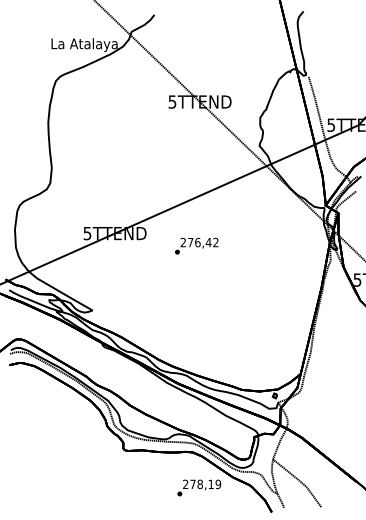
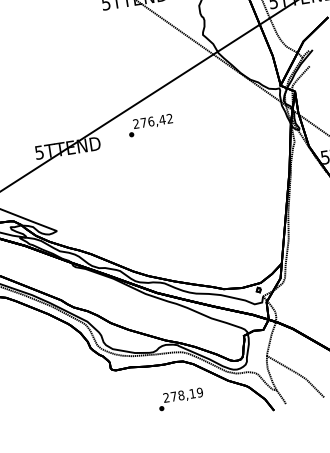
text: (196, 245) -> (150, 124), moved
text: (199, 487) -> (181, 398), moved

